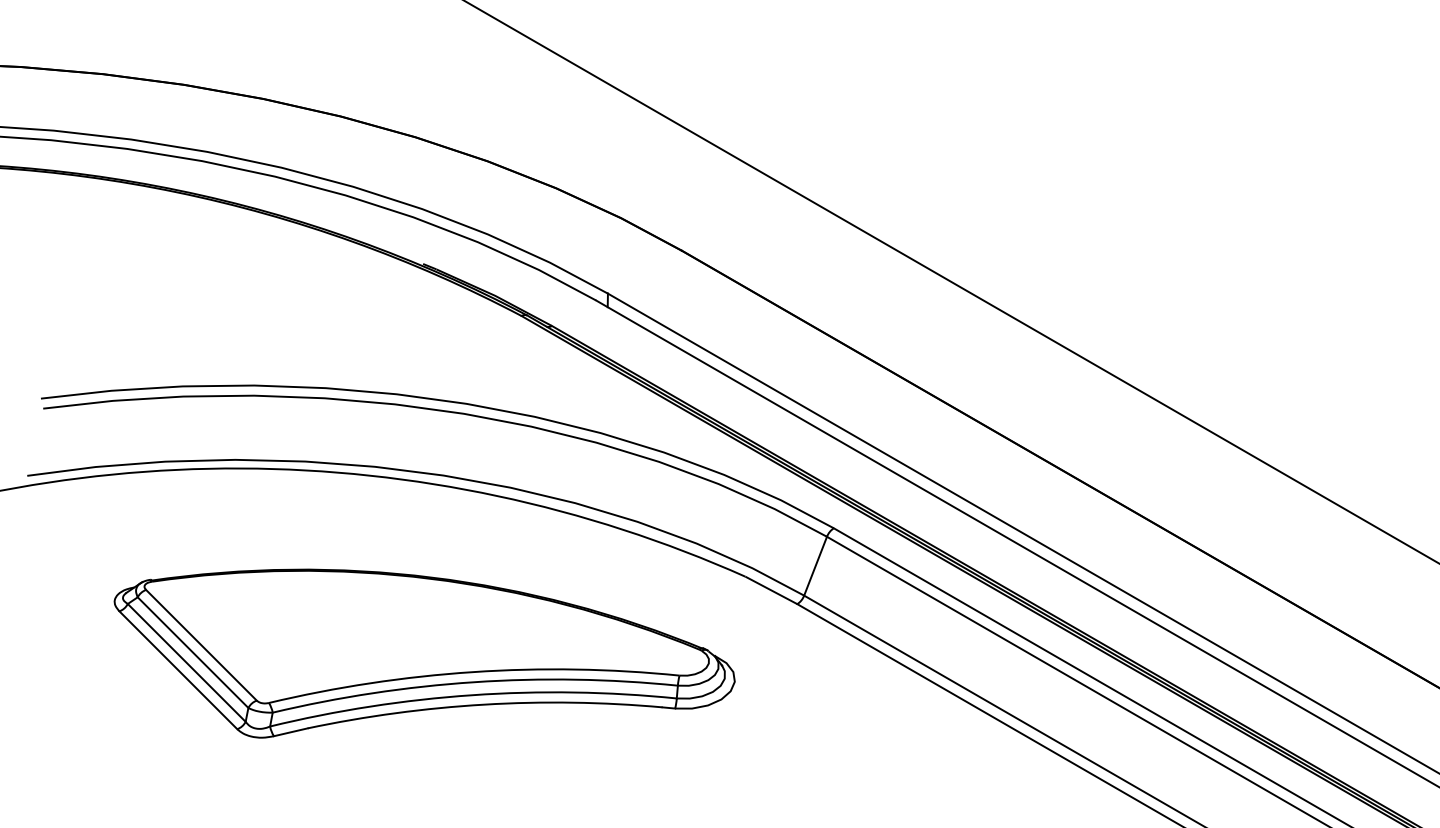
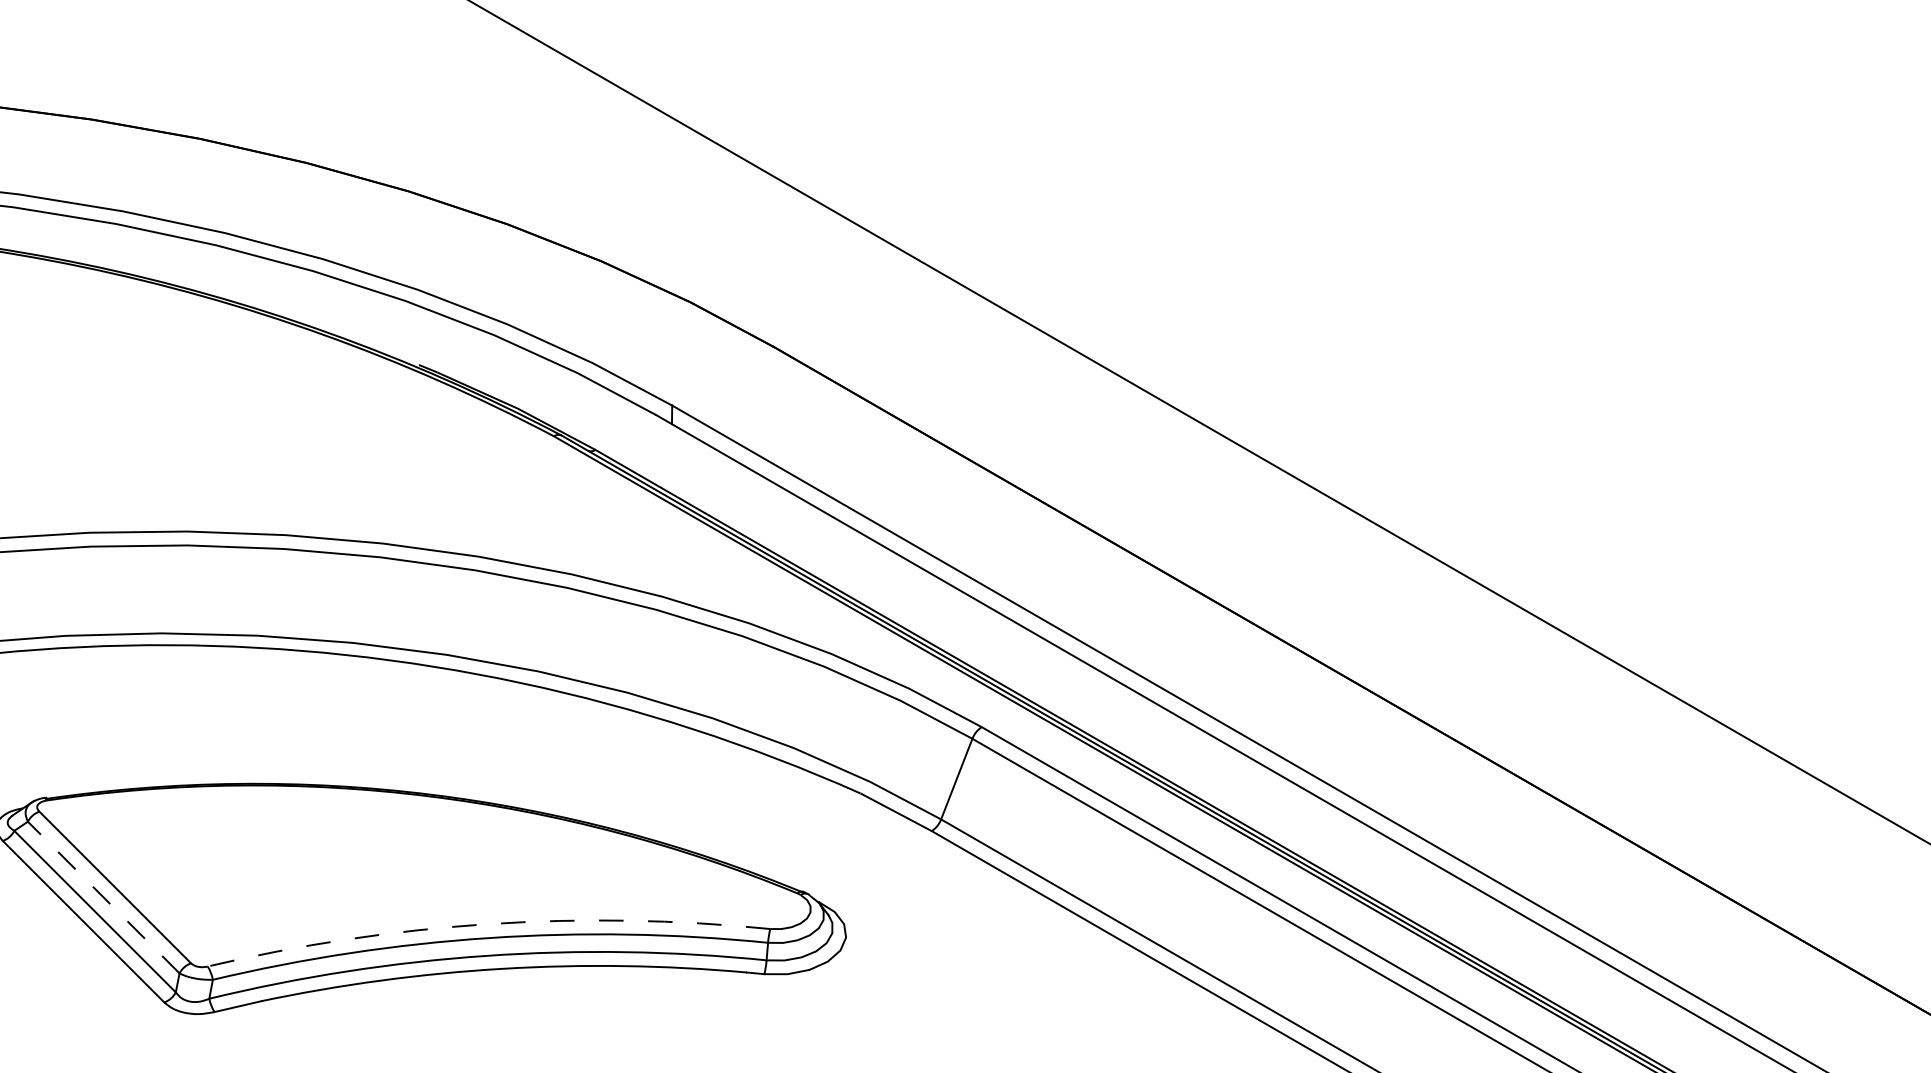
line: (192, 652) -> (102, 897), solid -> dashed
arc: (473, 672) -> (488, 924), solid -> dashed

